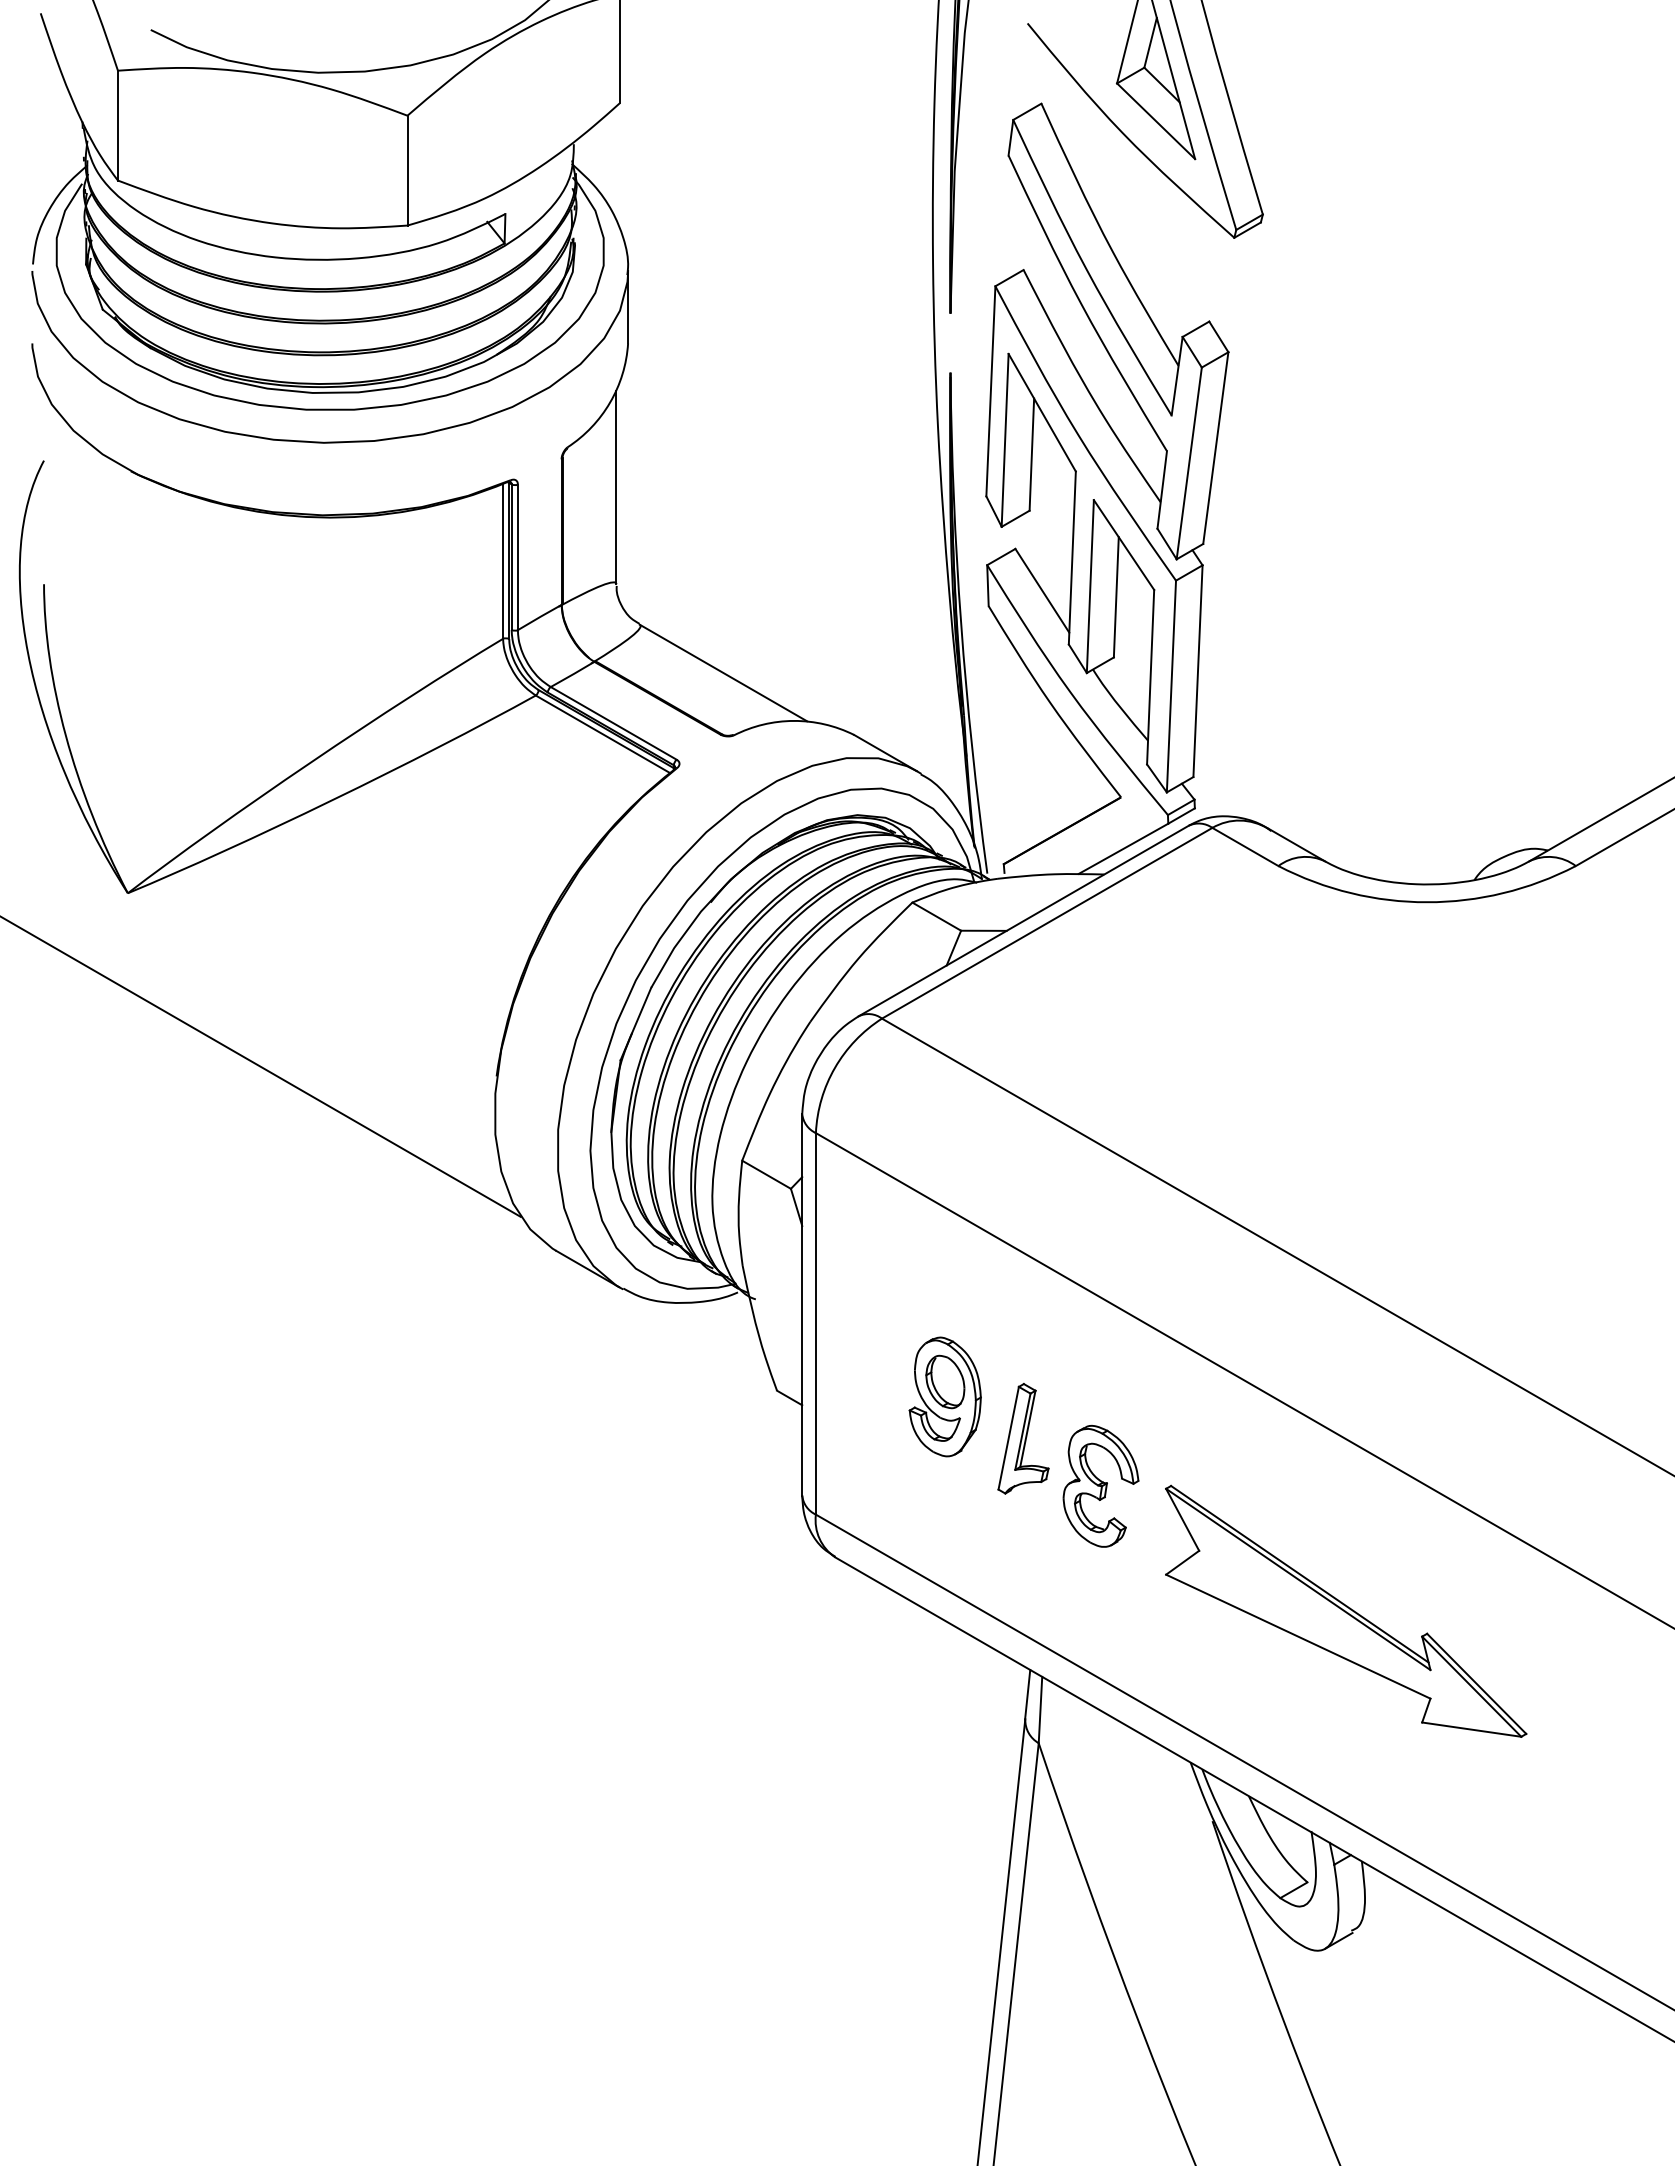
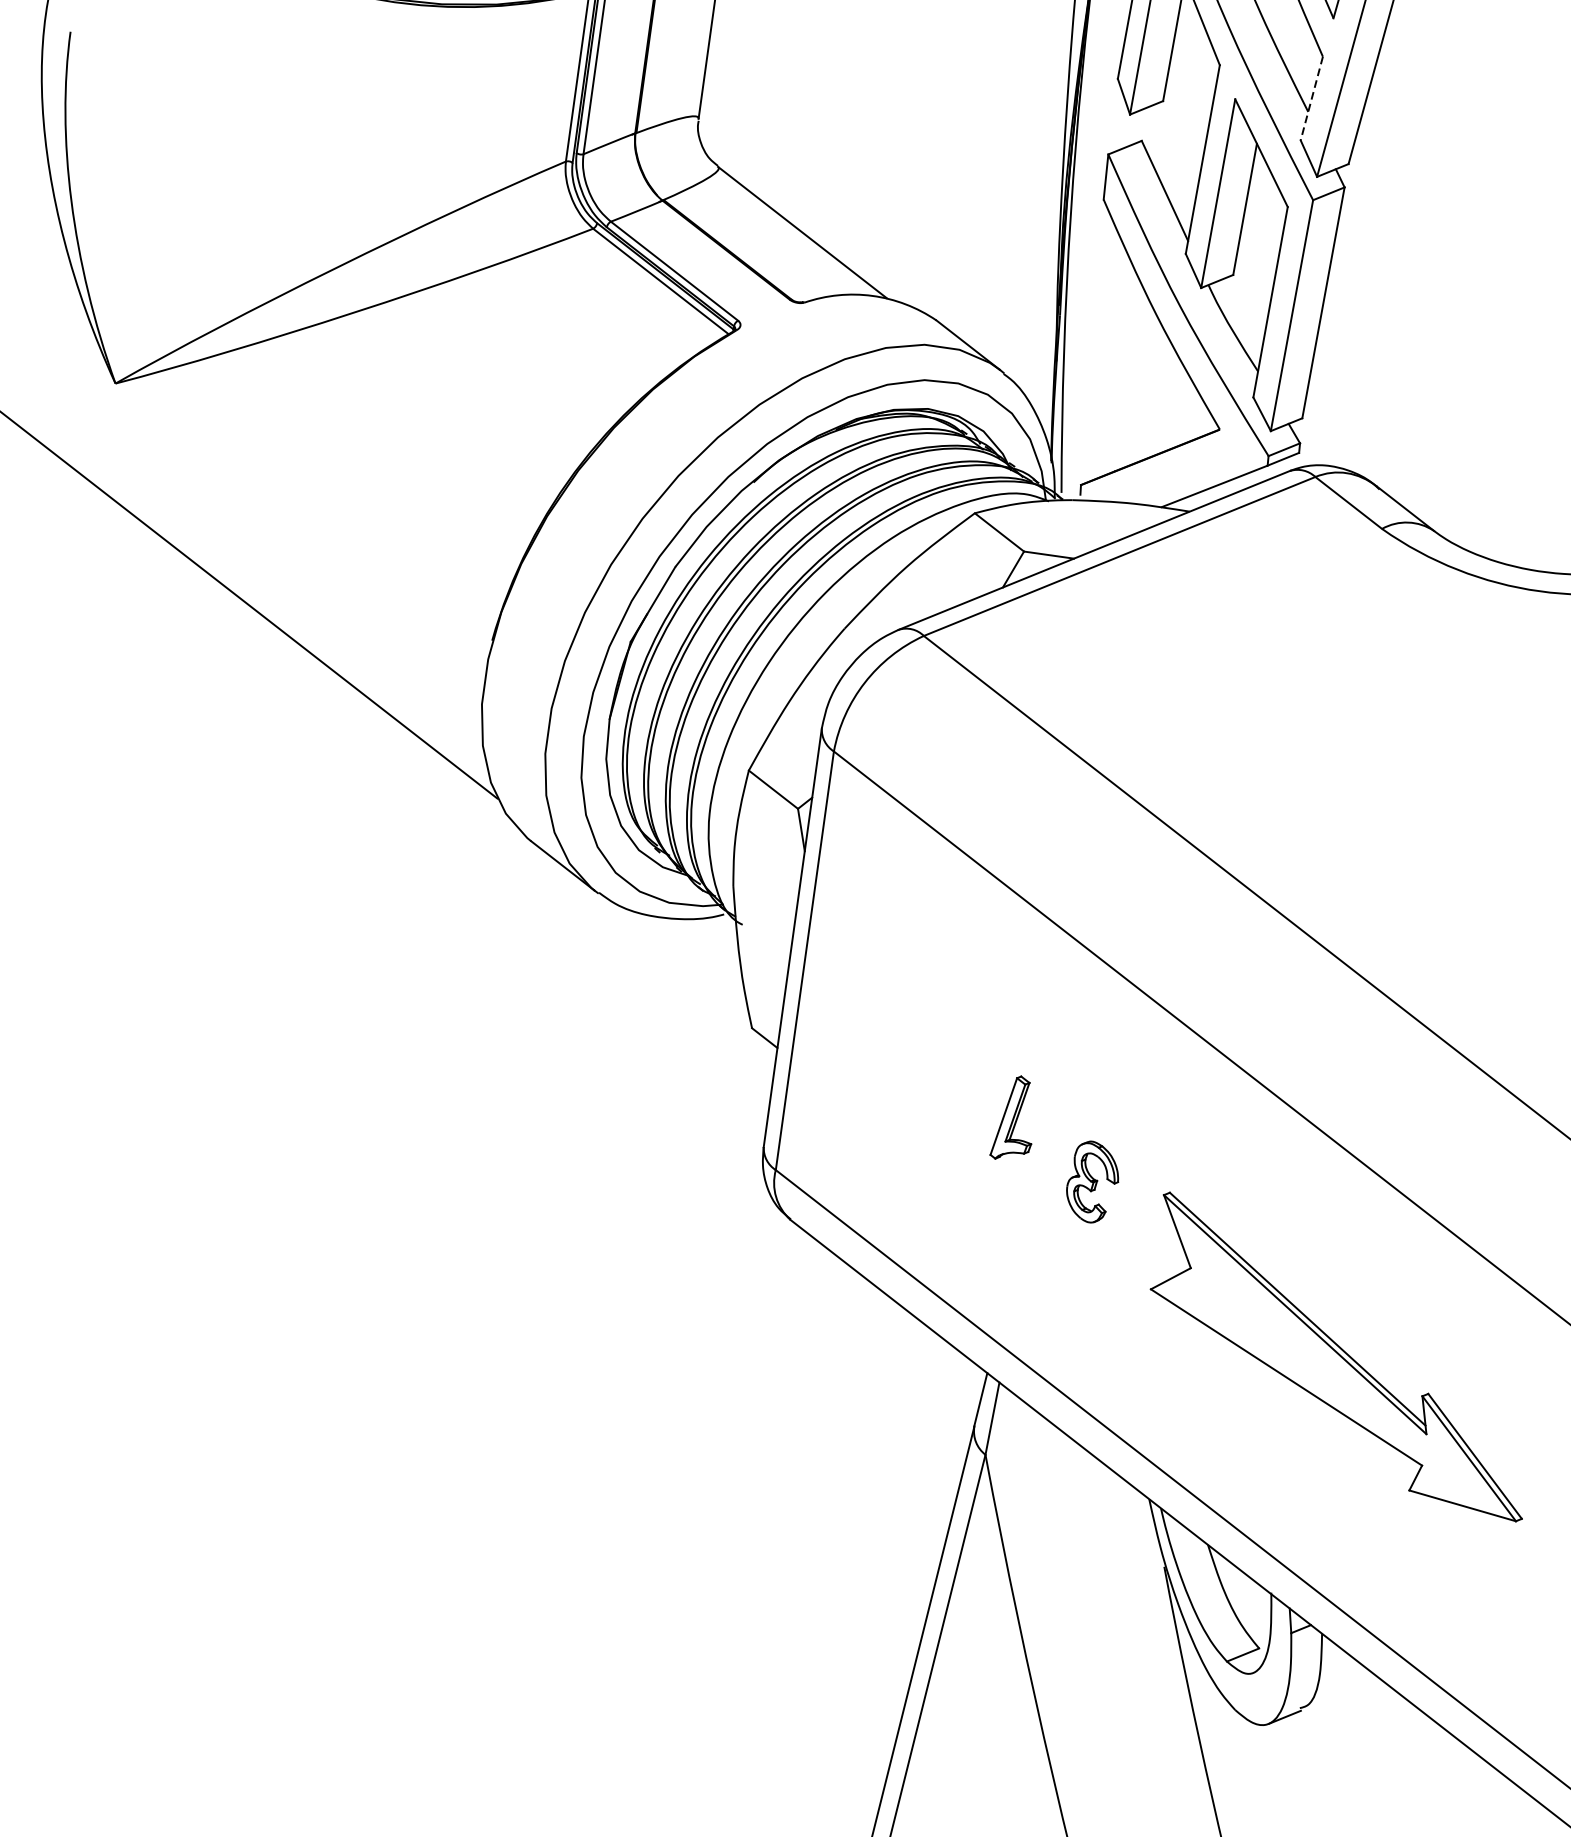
line: (1162, 490) -> (1312, 99), solid -> dashed
part: (944, 1396) -> (934, 1060), removed
part: (1023, 1438) -> (1015, 1118), size x0.7
part: (1100, 1485) -> (1092, 1181), size x0.6

